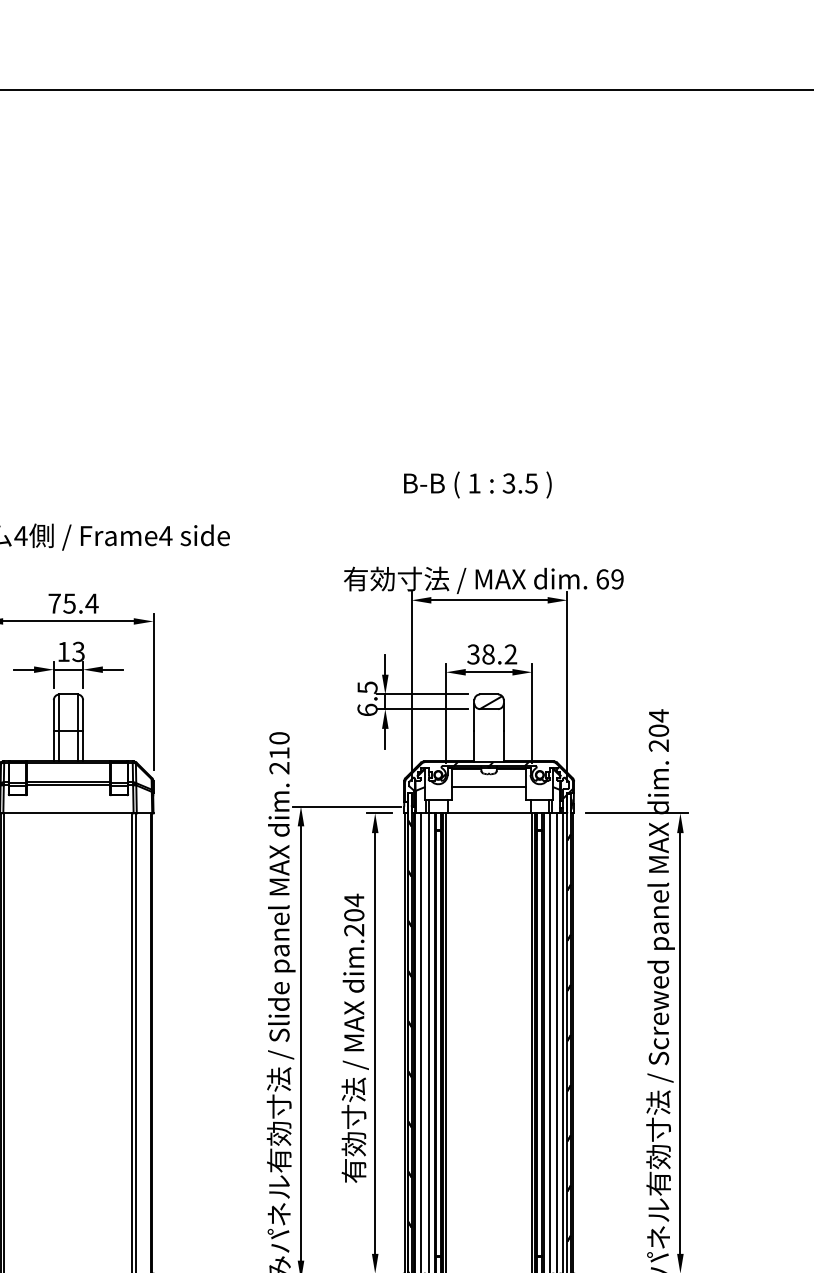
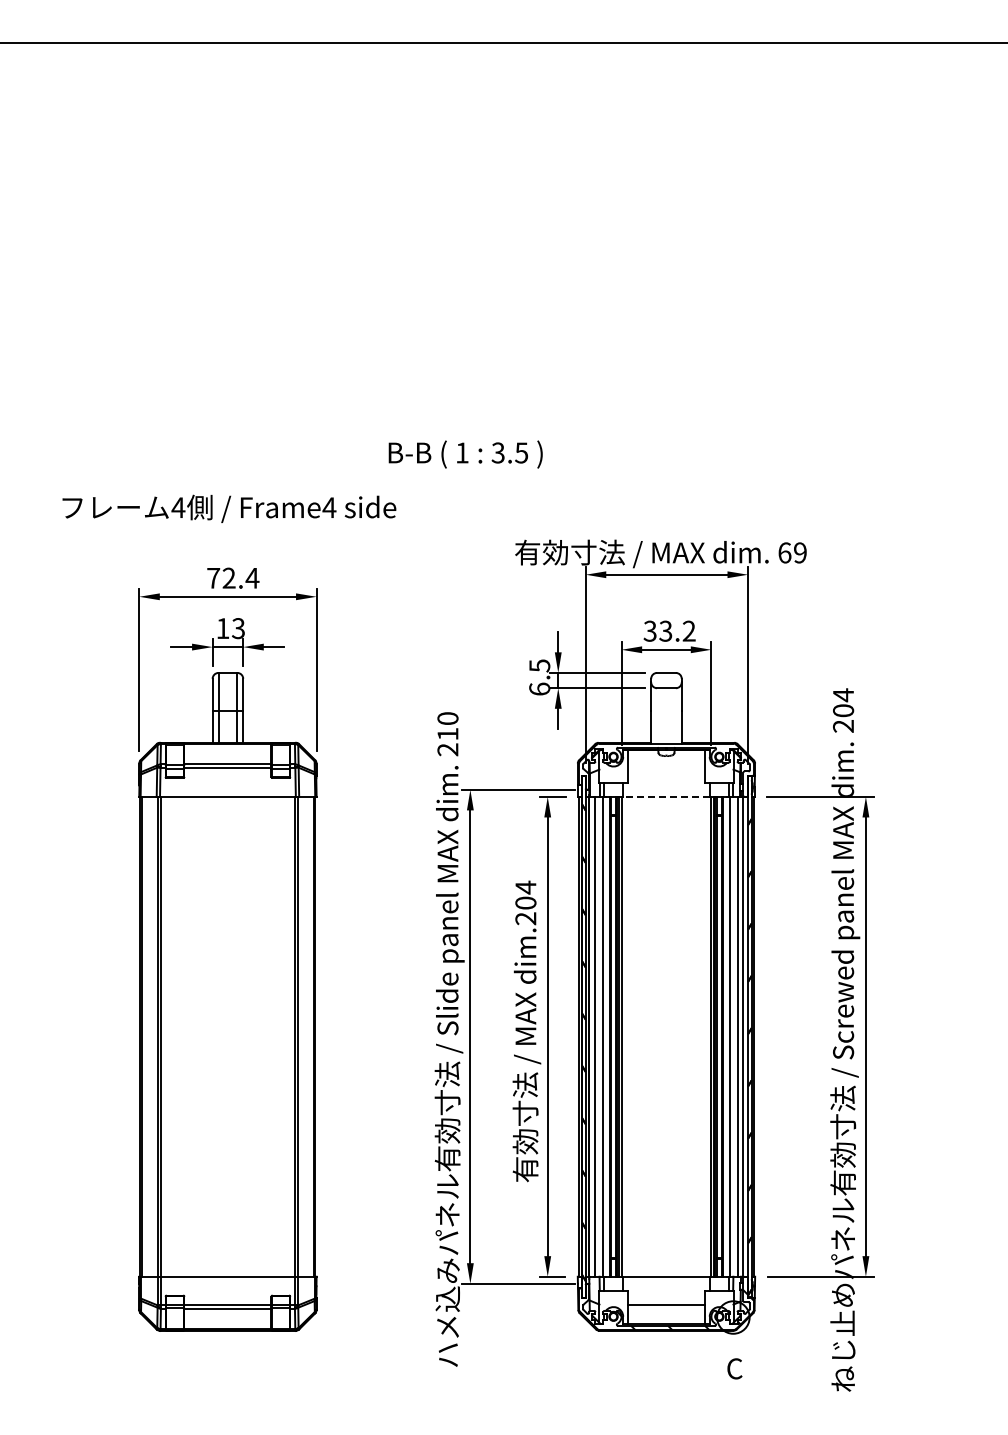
text: (477, 484) -> (465, 454), moved
text: (69, 602) -> (228, 577), 75.4 -> 72.4
text: (488, 653) -> (665, 630), 38.2 -> 33.2
hatch: (491, 702) -> (668, 681), removed
hatch: (492, 784) -> (670, 766), removed
line: (489, 787) -> (666, 769), removed
line: (488, 813) -> (665, 796), solid -> dashed

